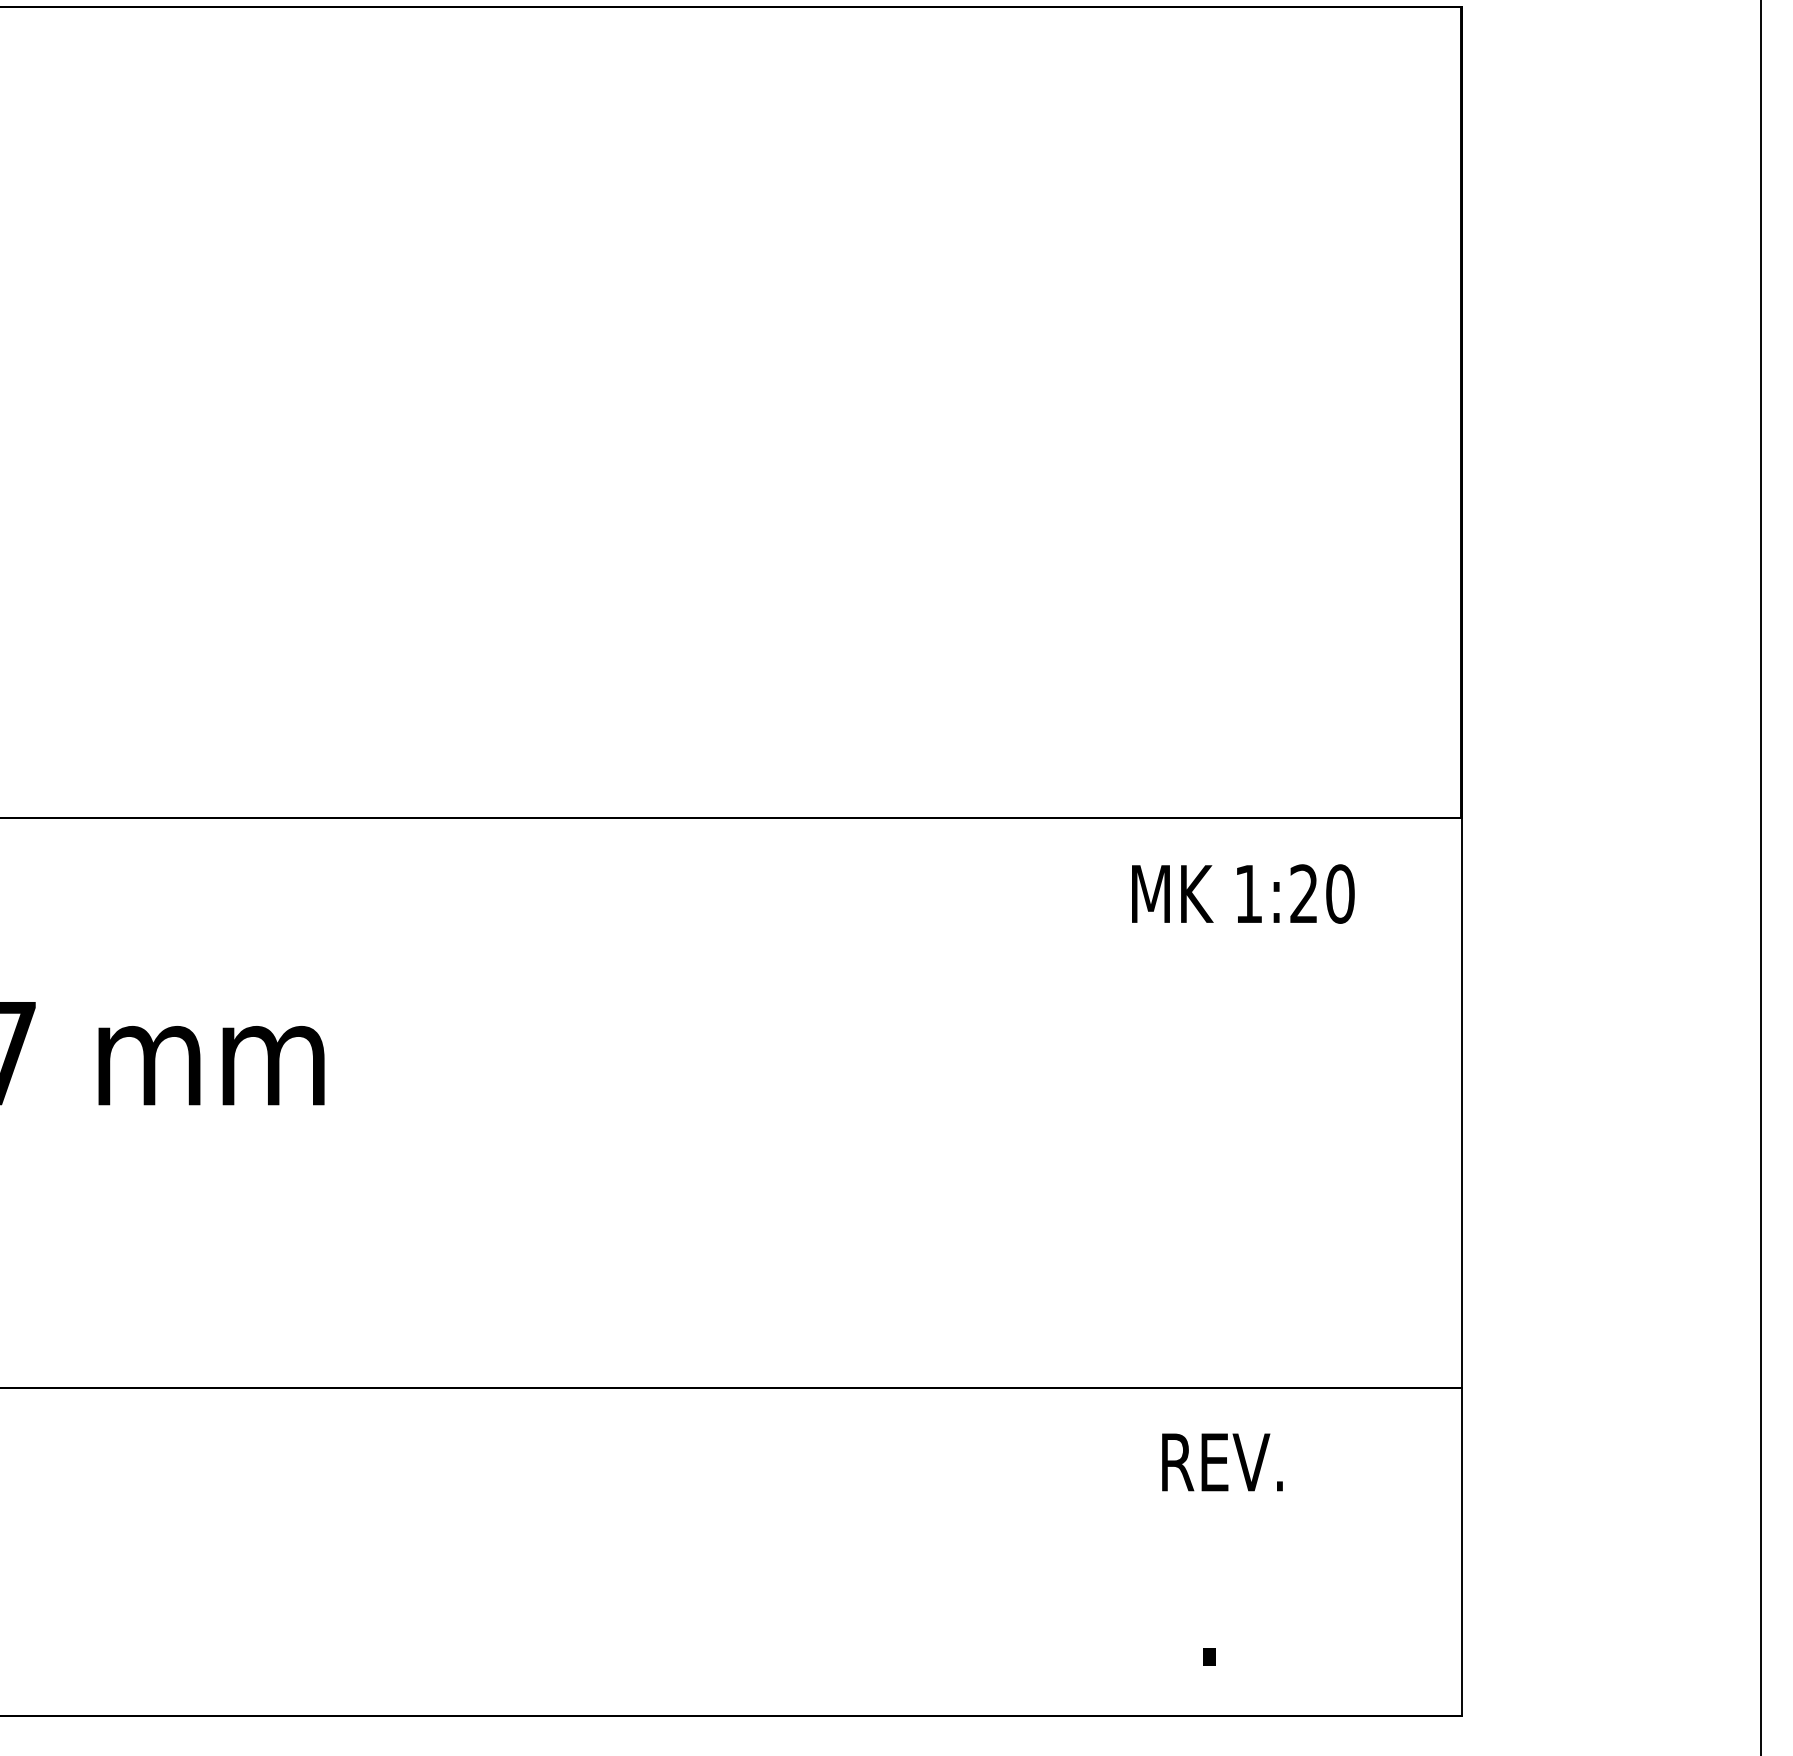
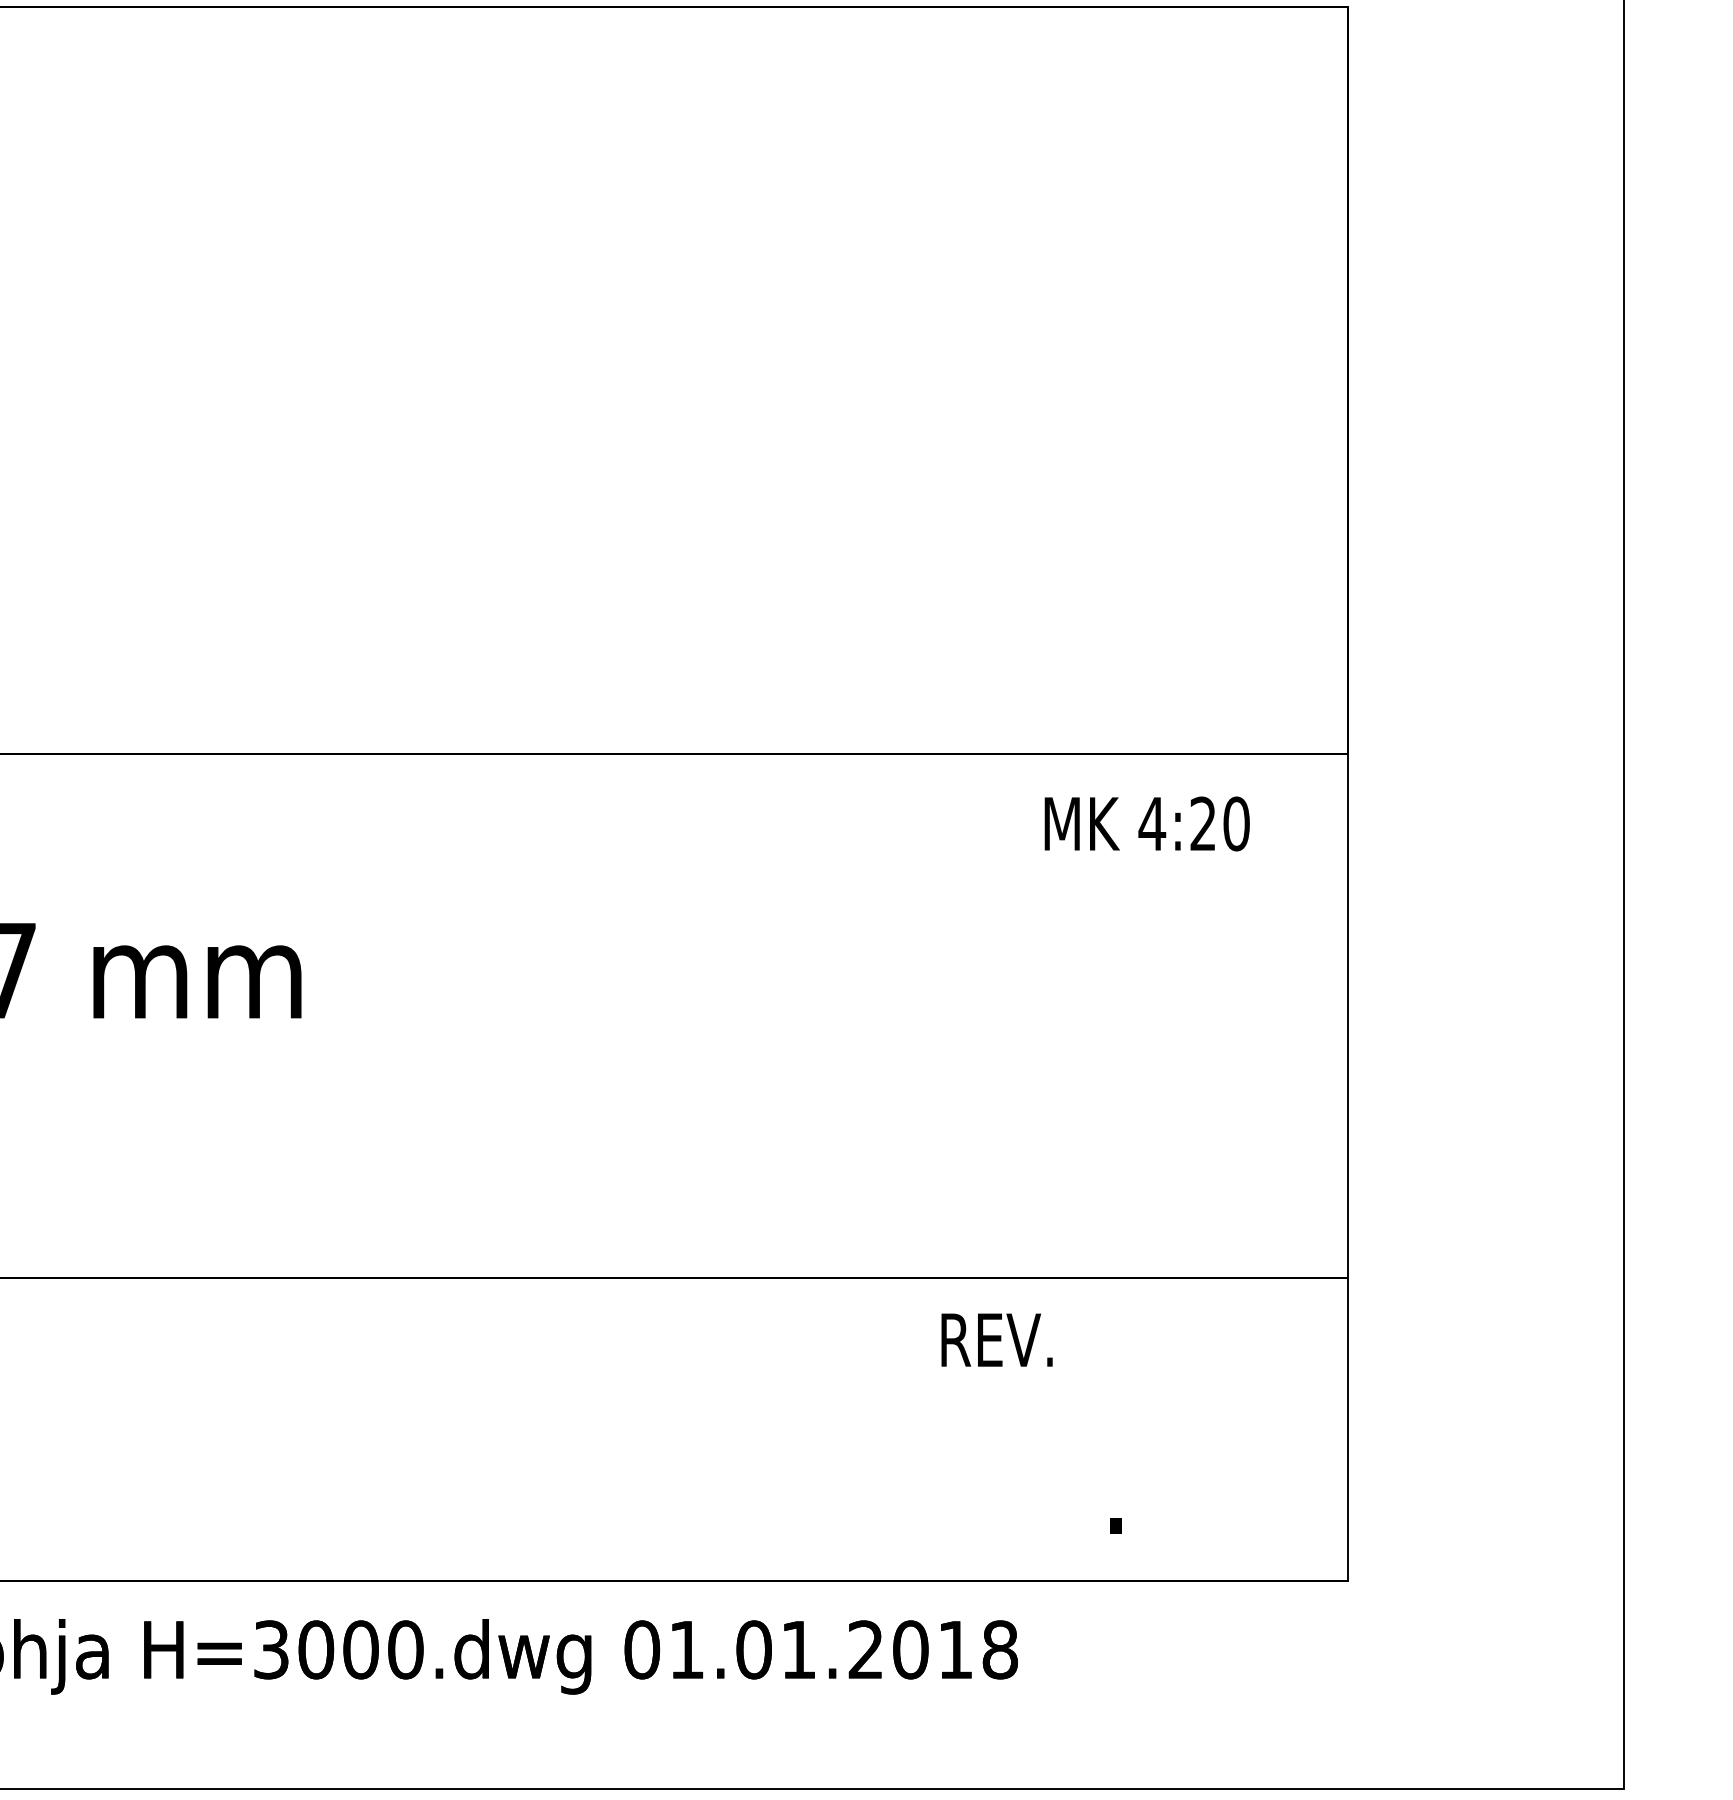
text: (1248, 893) -> (1152, 823), 1:20 -> 4:20
text: (1221, 1461) -> (996, 1339), moved

